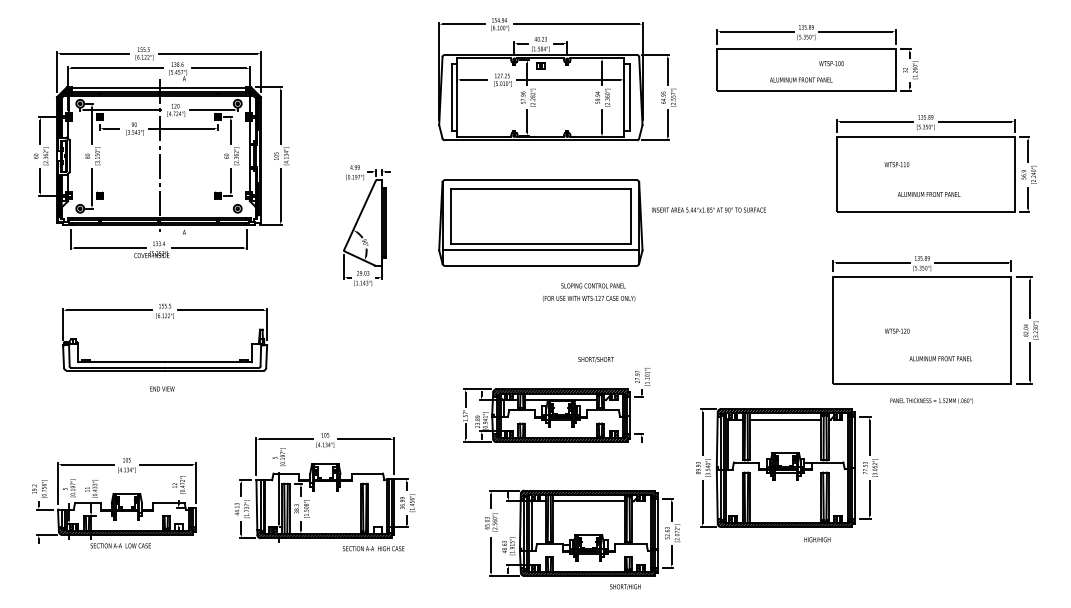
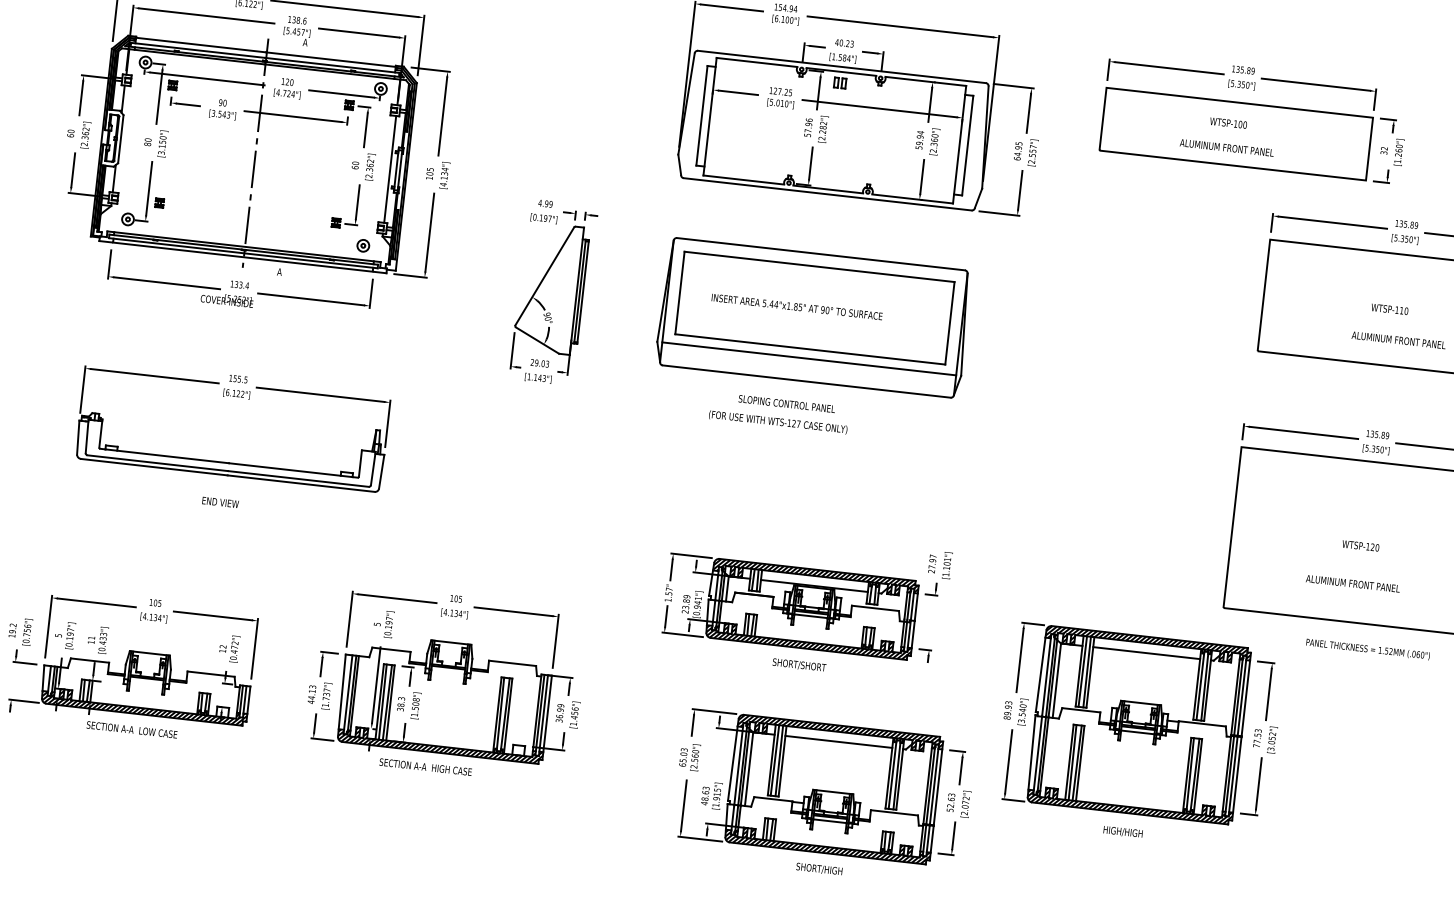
text: (831, 63) -> (1228, 123), moved
text: (896, 164) -> (1389, 309), moved
text: (708, 209) -> (796, 306), moved
text: (588, 292) -> (778, 413), moved
text: (897, 330) -> (1361, 544), moved
text: (940, 358) -> (1352, 583), moved
text: (595, 359) -> (798, 664), moved
text: (817, 539) -> (1123, 831), moved
text: (373, 548) -> (425, 766), moved
text: (625, 586) -> (819, 868), moved

